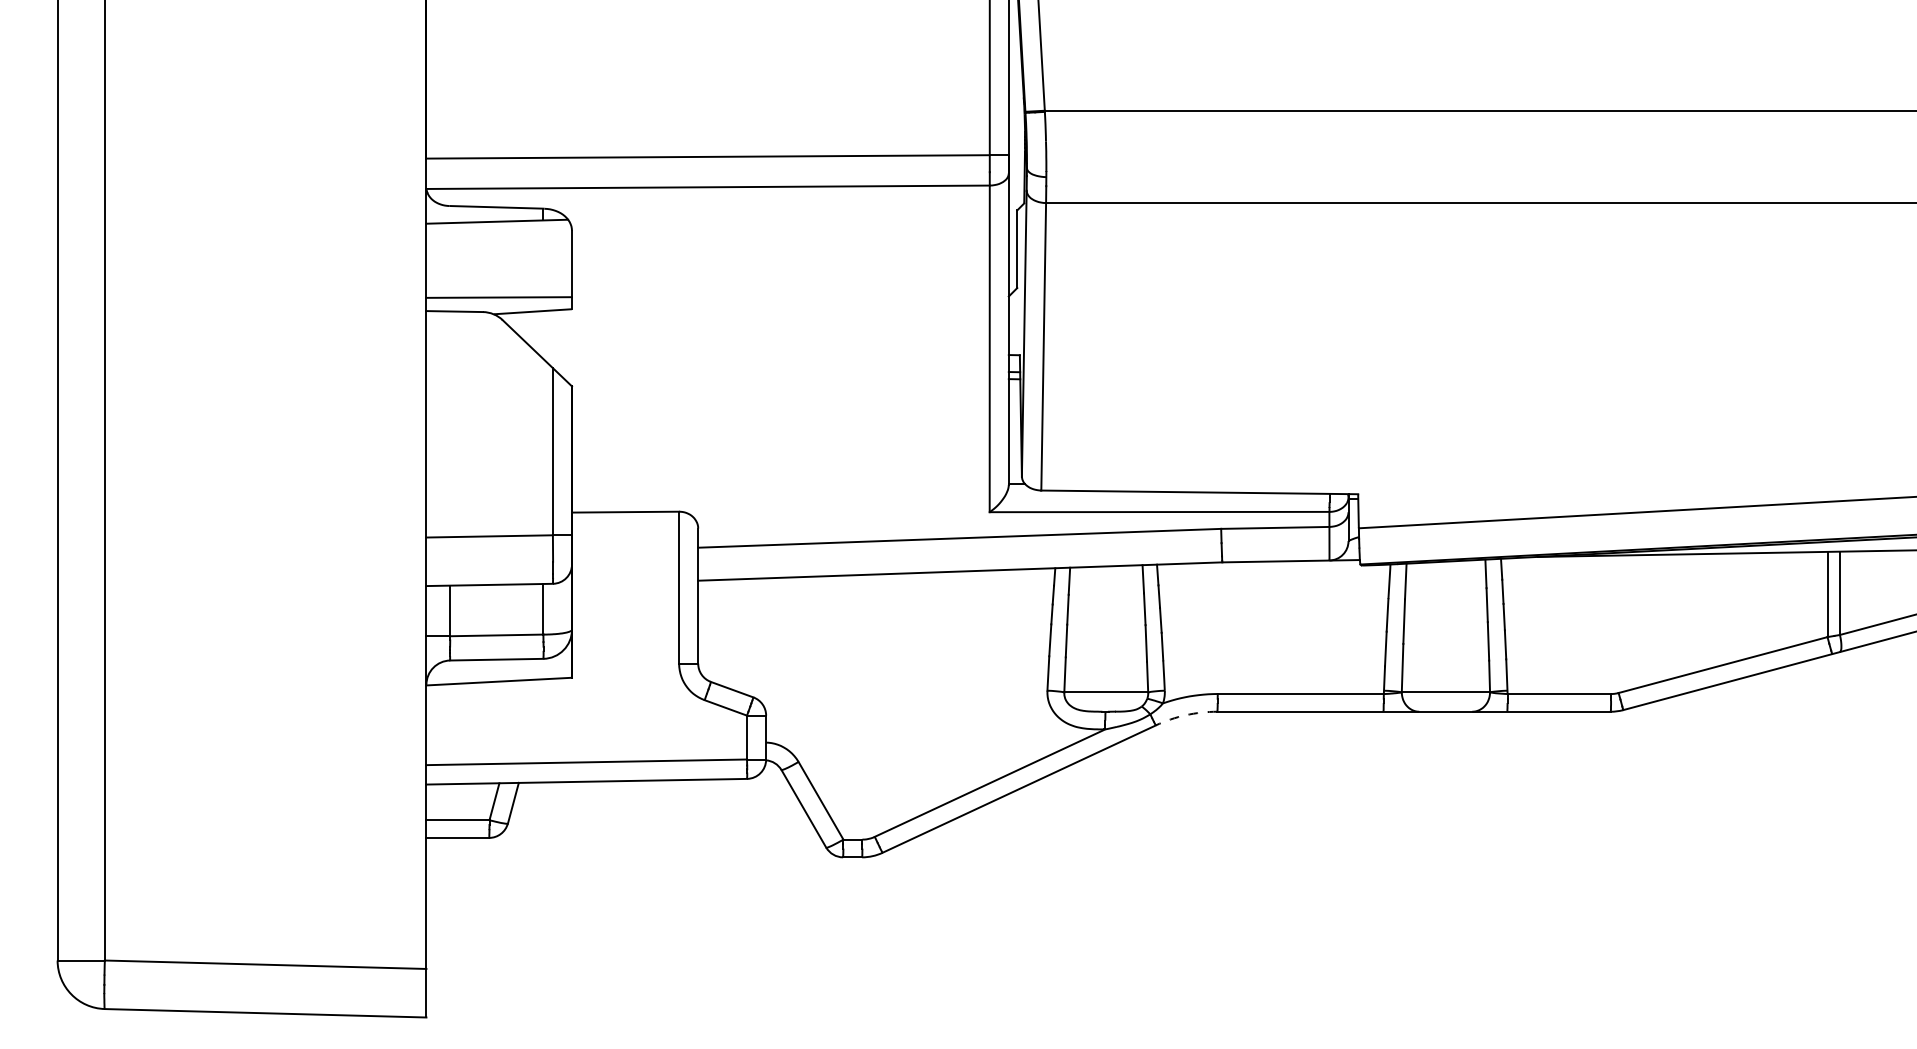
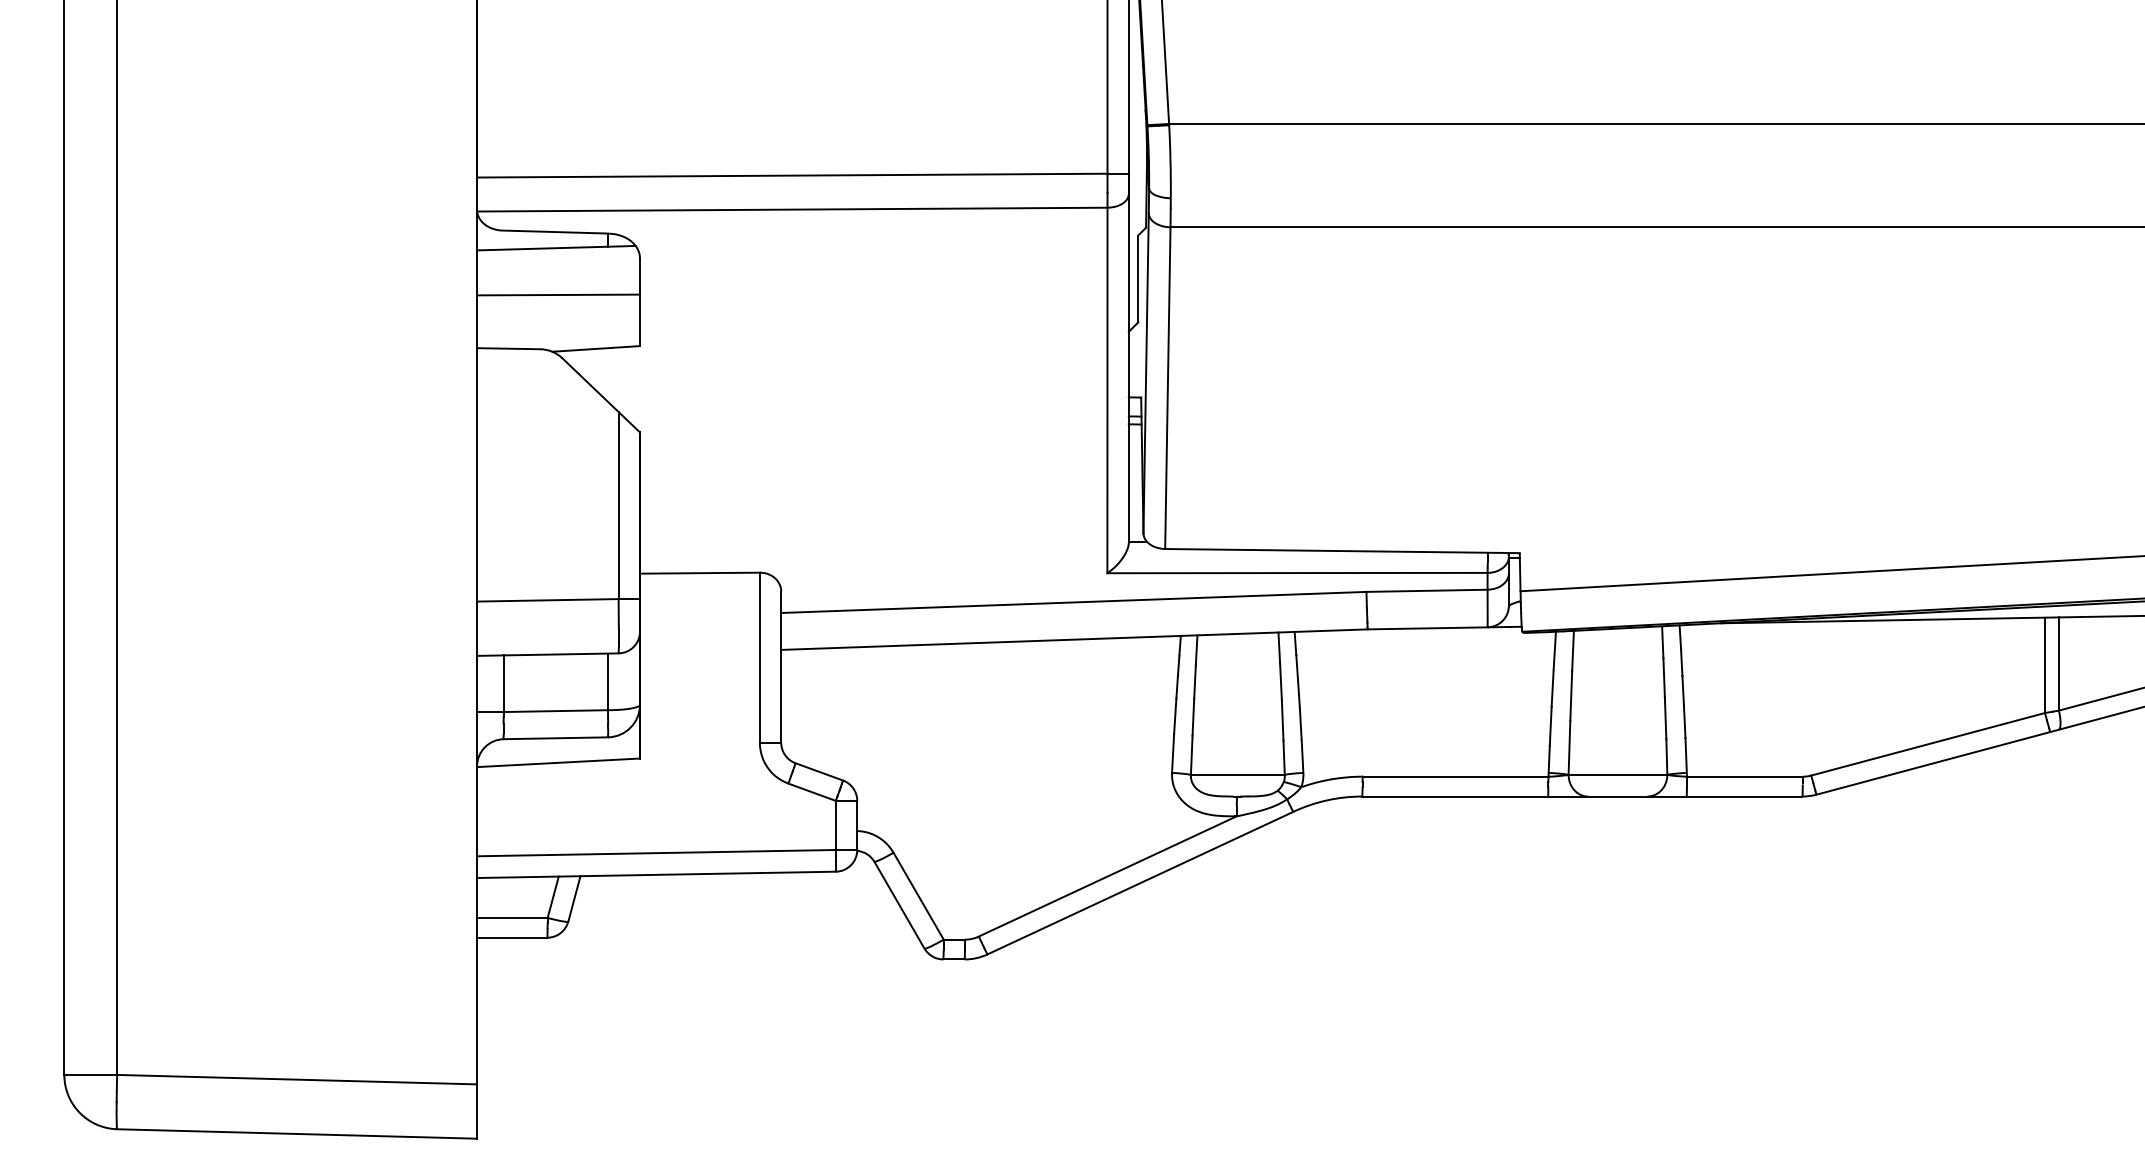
line: (499, 297) -> (558, 294), moved
arc: (1185, 715) -> (1326, 800), dashed -> solid

